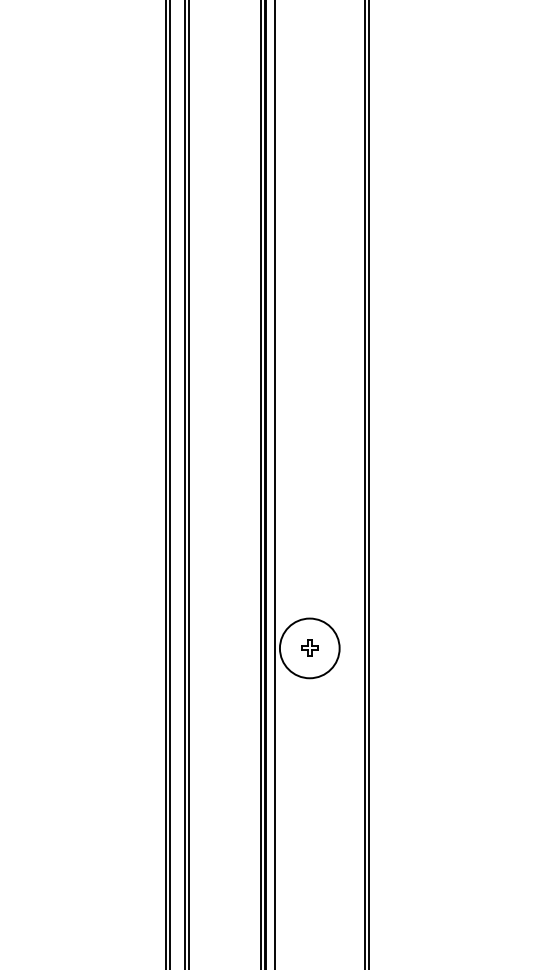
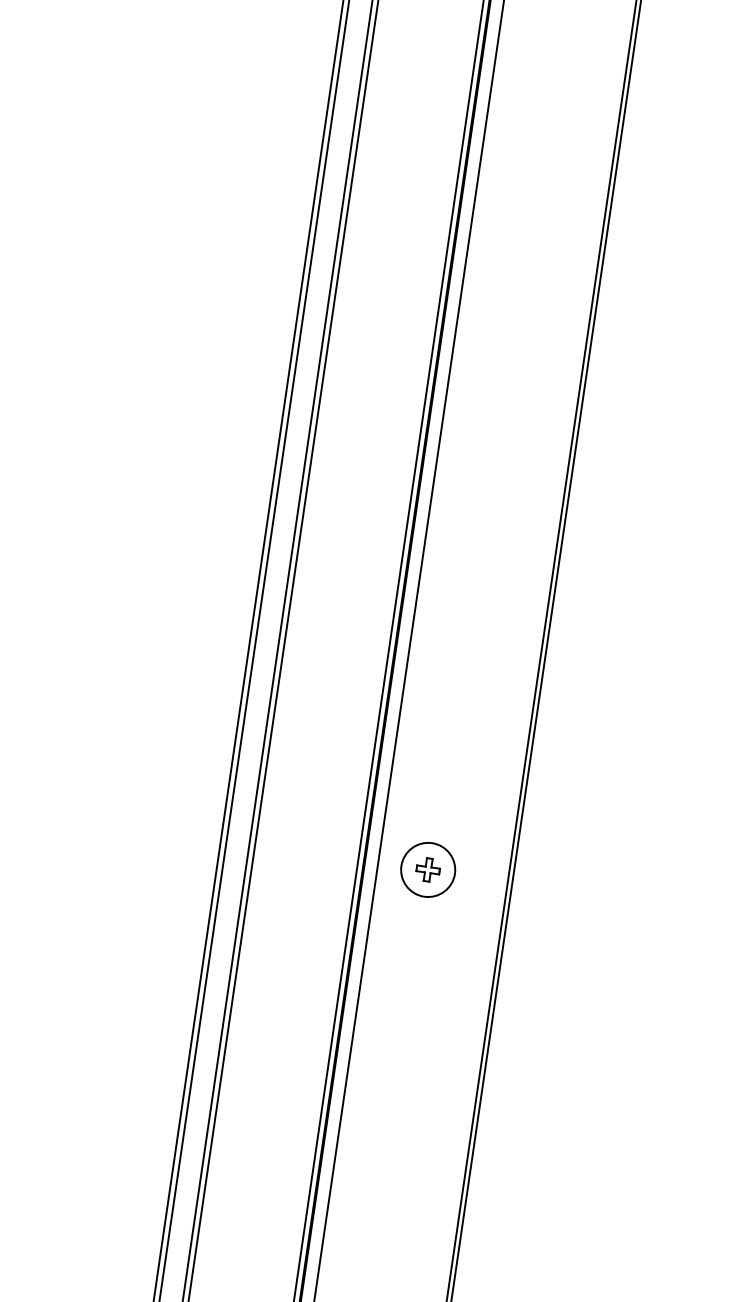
circle: (309, 648) -> (427, 869), size x0.62

